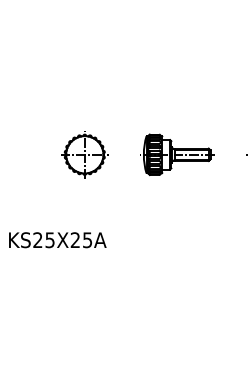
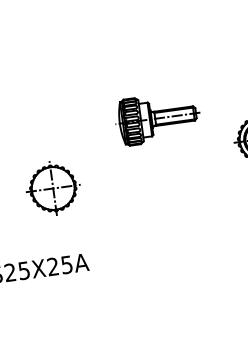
part: (84, 154) -> (52, 188), moved
part: (177, 154) -> (158, 118), moved

